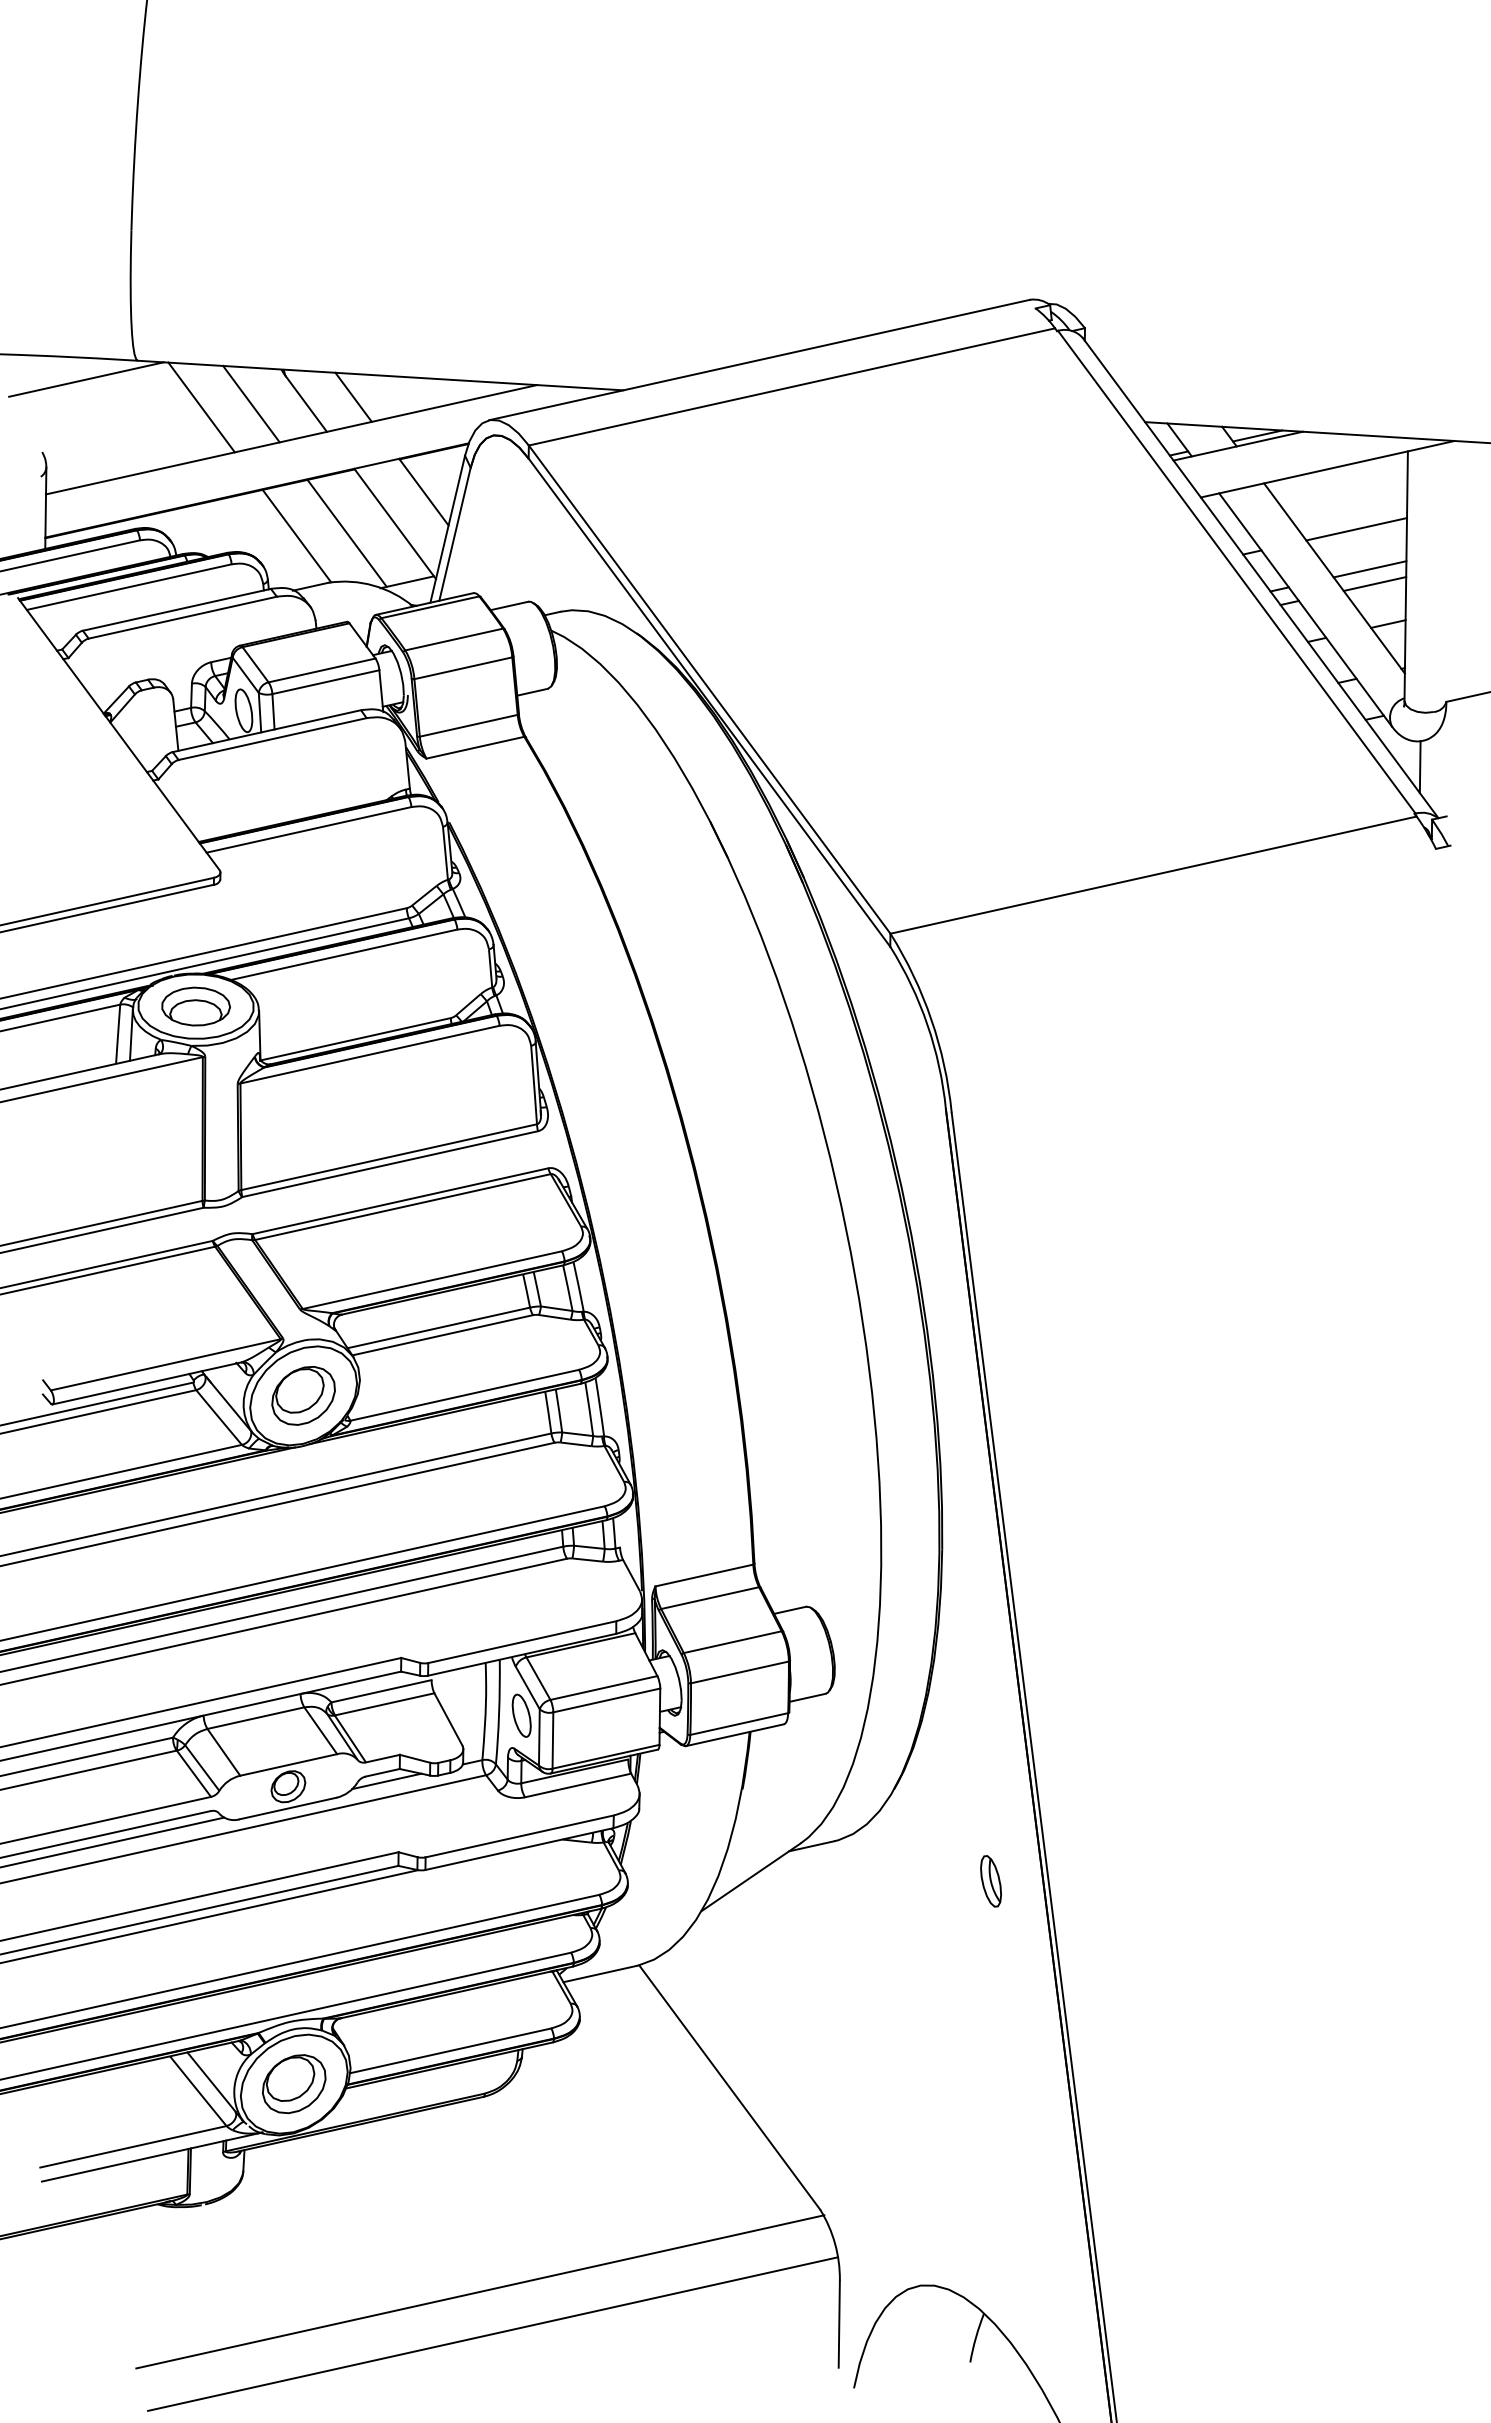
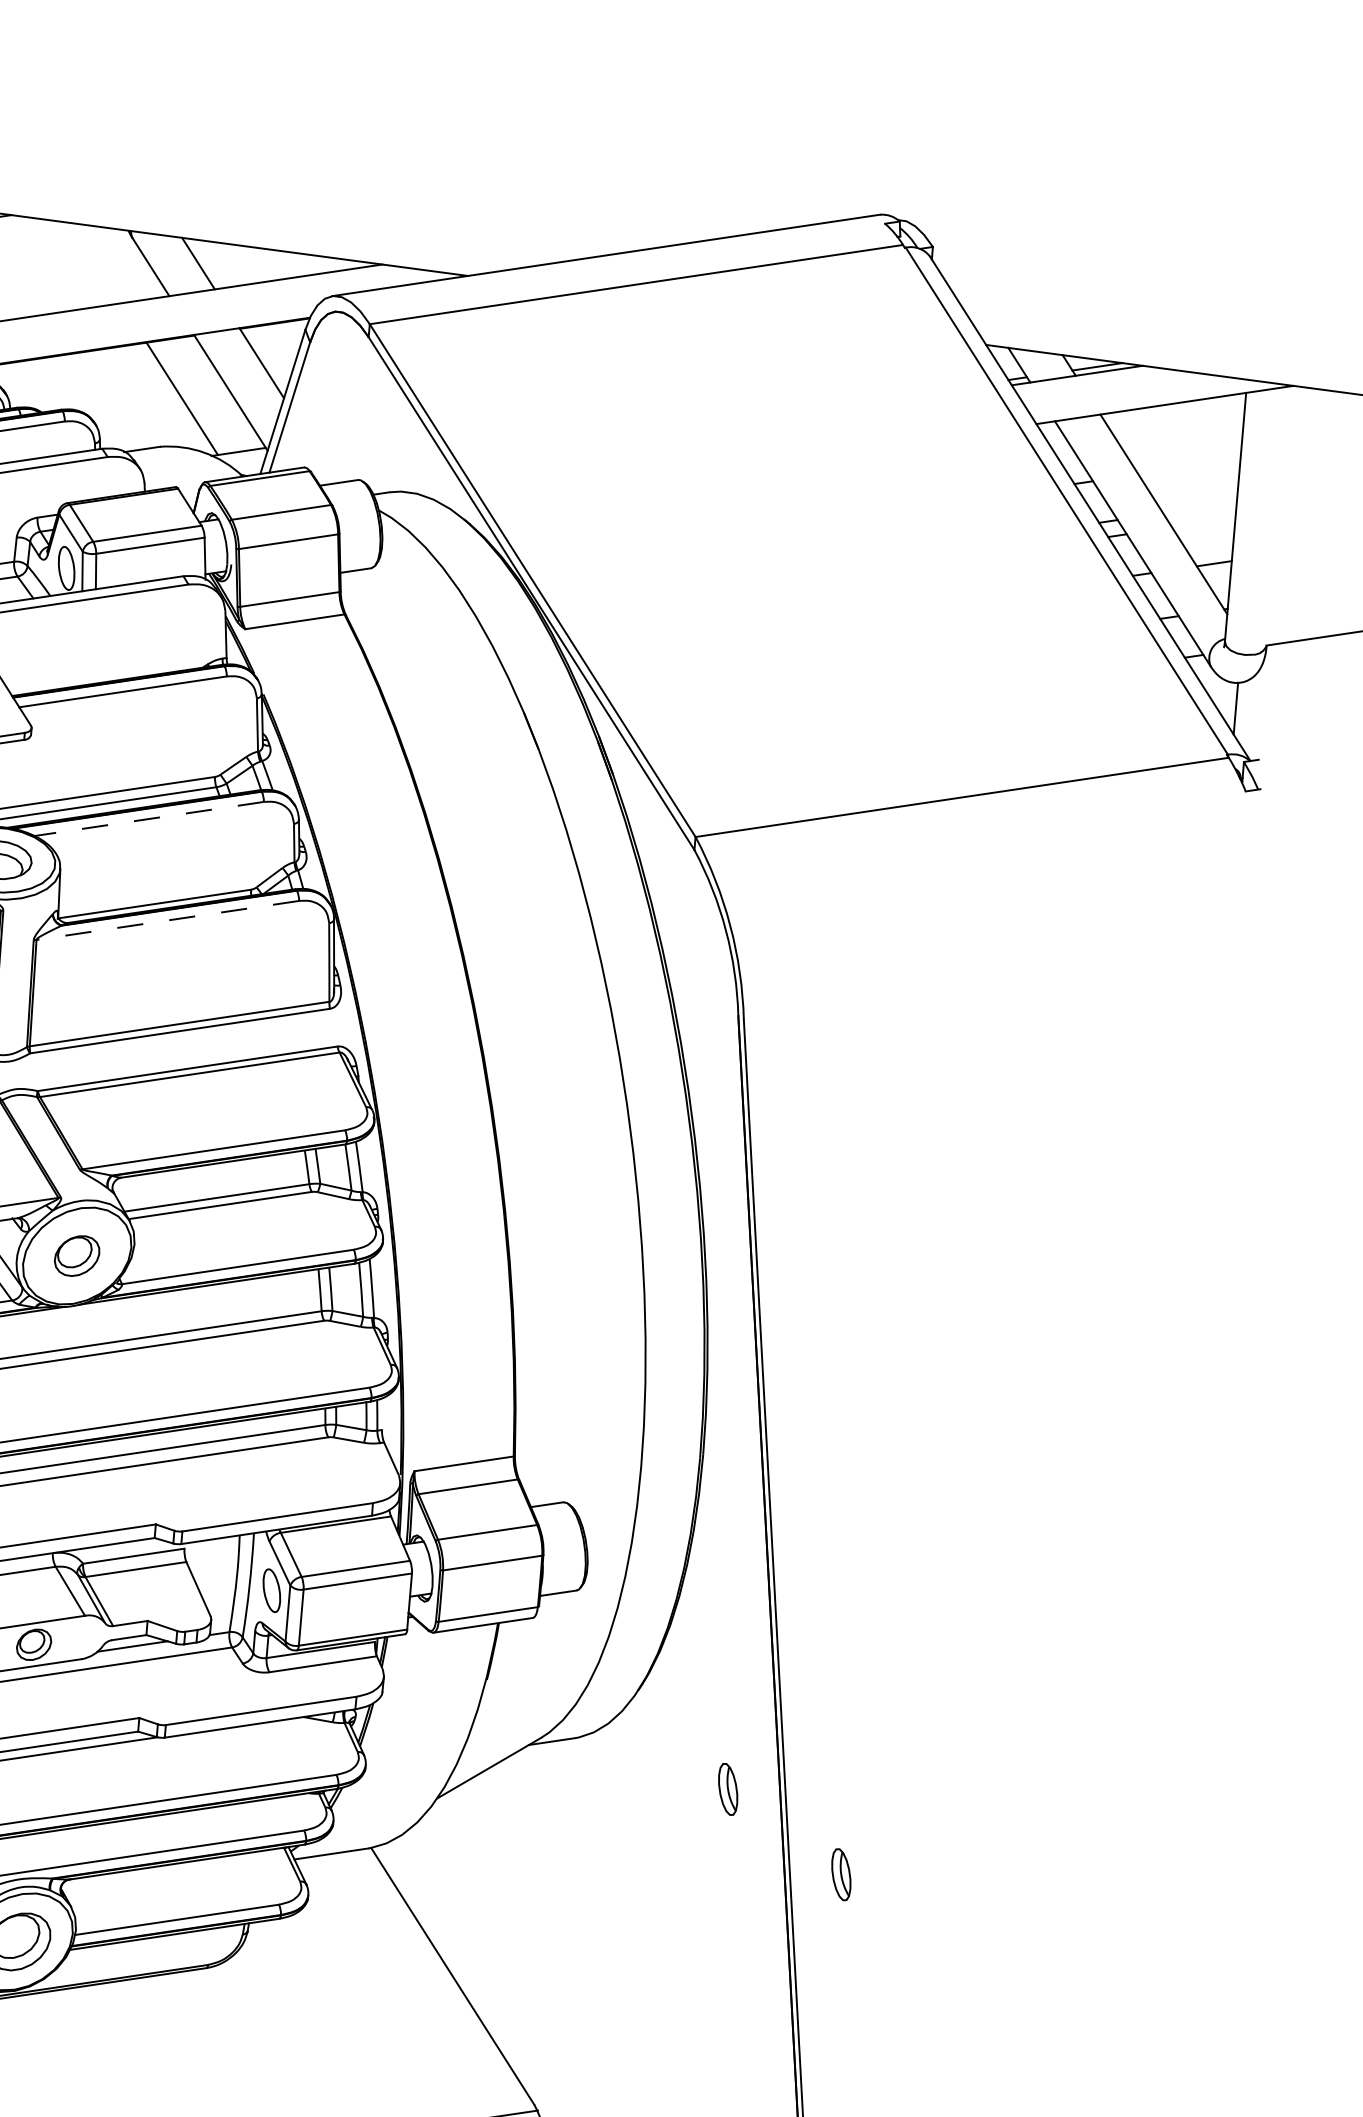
line: (251, 403) -> (96, 262), removed
line: (201, 407) -> (46, 262), removed
line: (1356, 529) -> (1189, 467), removed
line: (296, 535) -> (131, 397), removed
line: (1369, 569) -> (1199, 507), removed
line: (1374, 583) -> (1203, 522), removed
line: (343, 954) -> (148, 818), solid -> dashed
line: (369, 1054) -> (167, 920), solid -> dashed
part: (303, 1395) -> (77, 1255), size x0.7
part: (1109, 1958) -> (840, 1874), added

